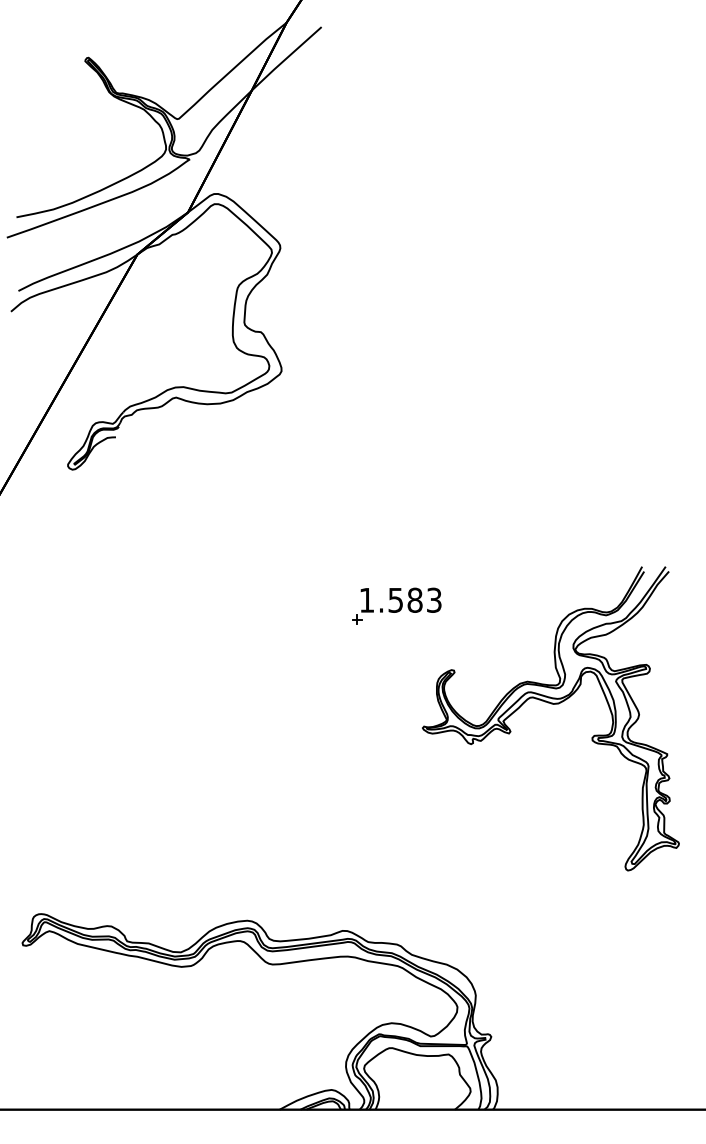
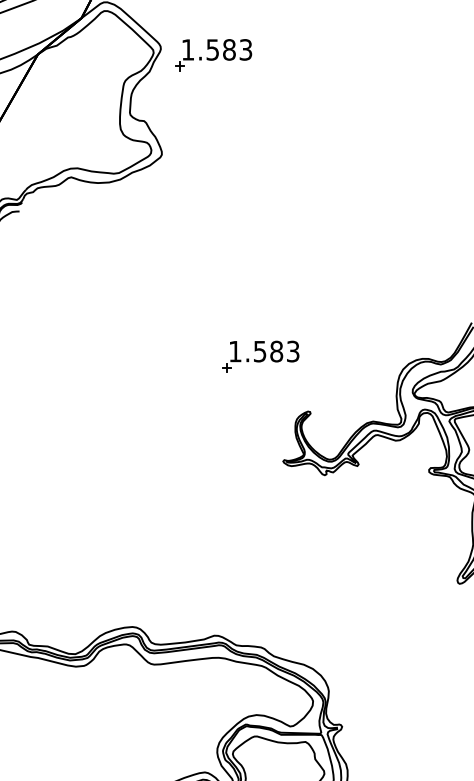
part: (341, 254) -> (213, 54), added

